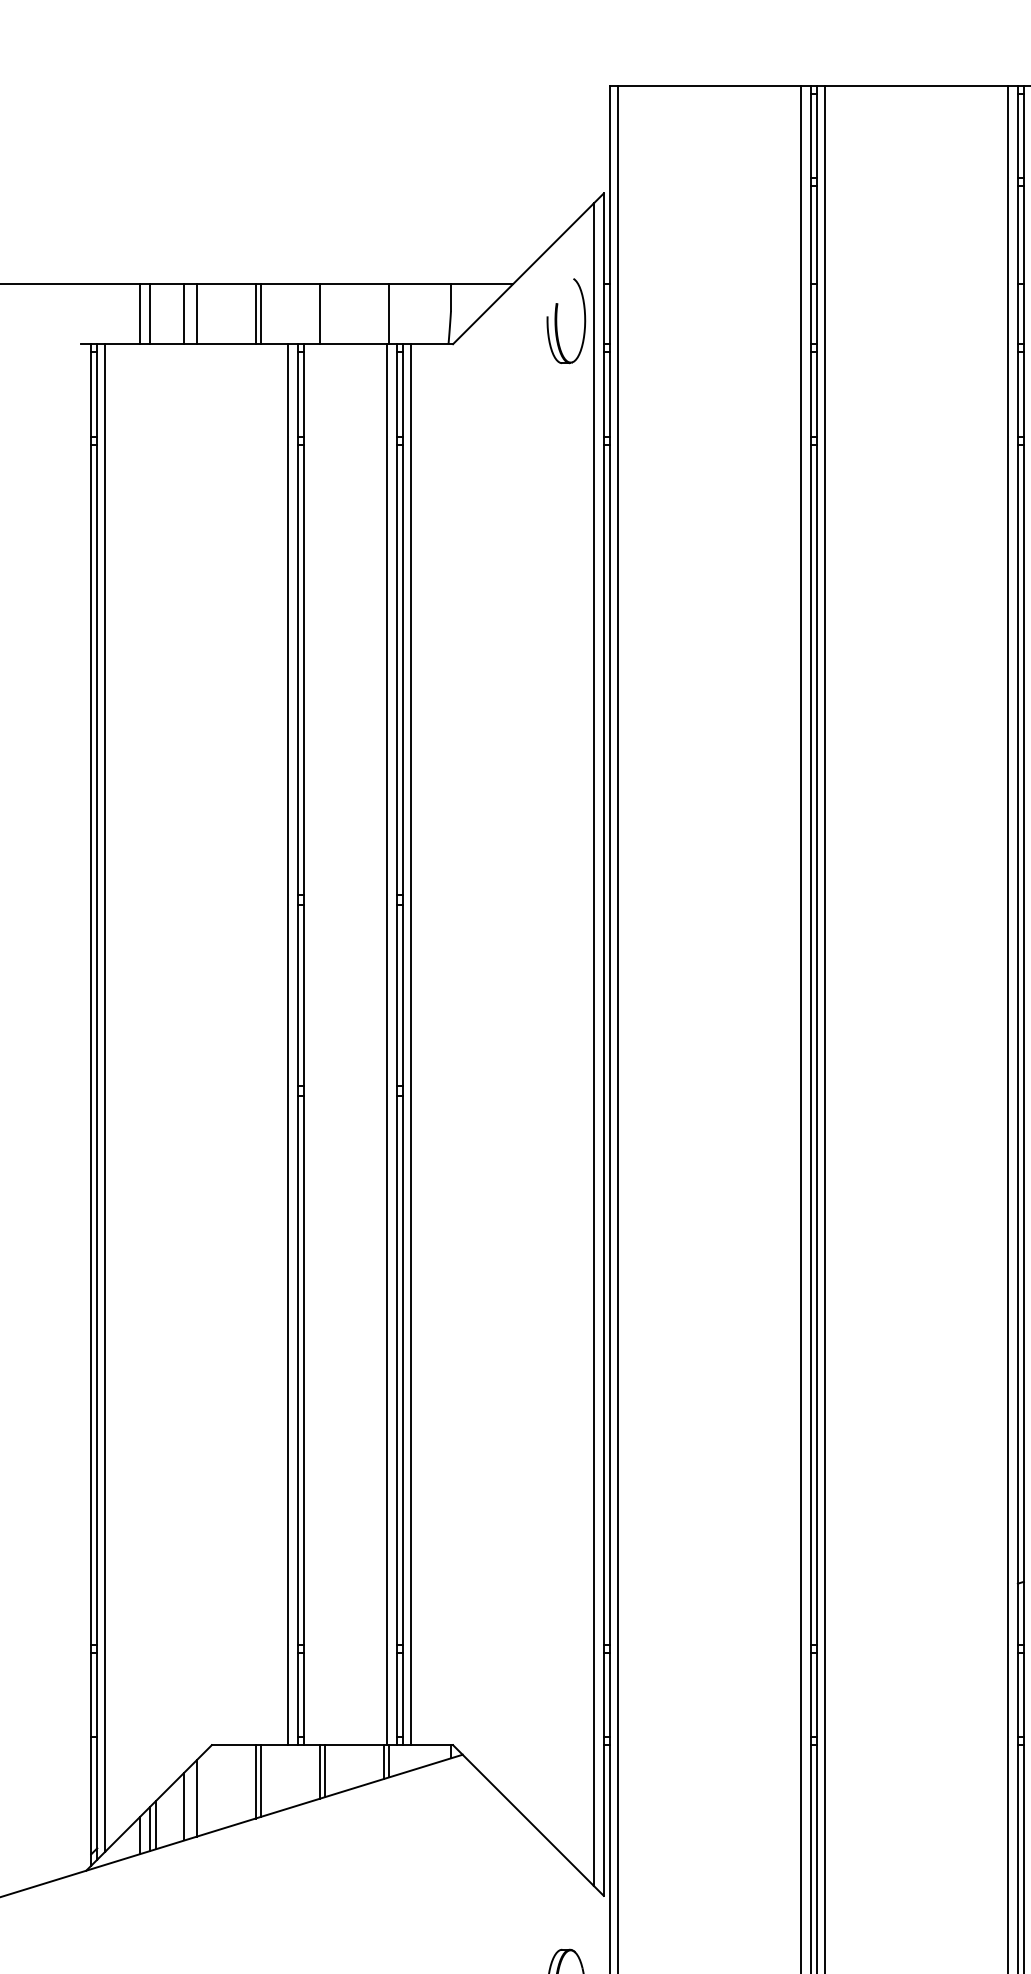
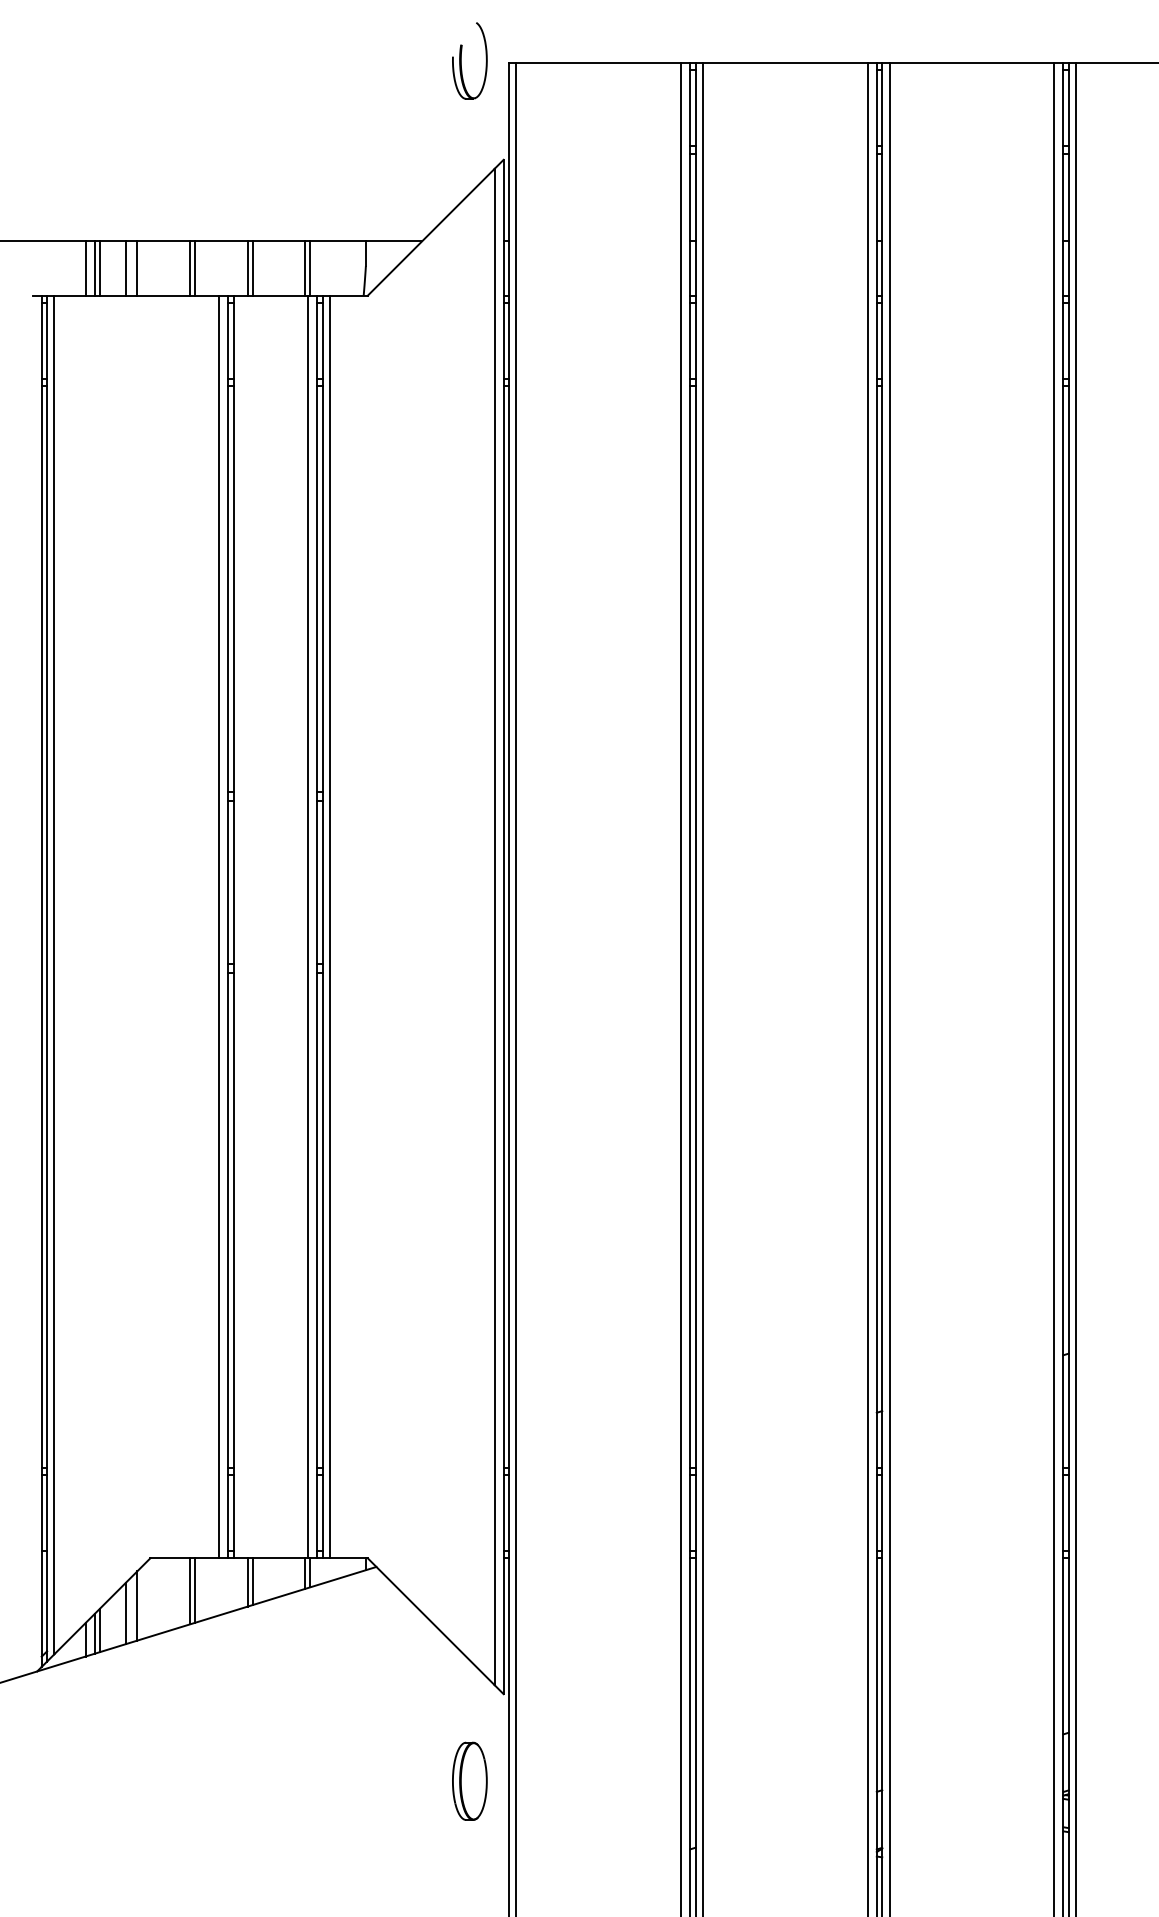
line: (156, 313) -> (100, 268), added
line: (325, 313) -> (252, 268), added
line: (383, 313) -> (305, 268), added
part: (557, 320) -> (461, 60), moved

